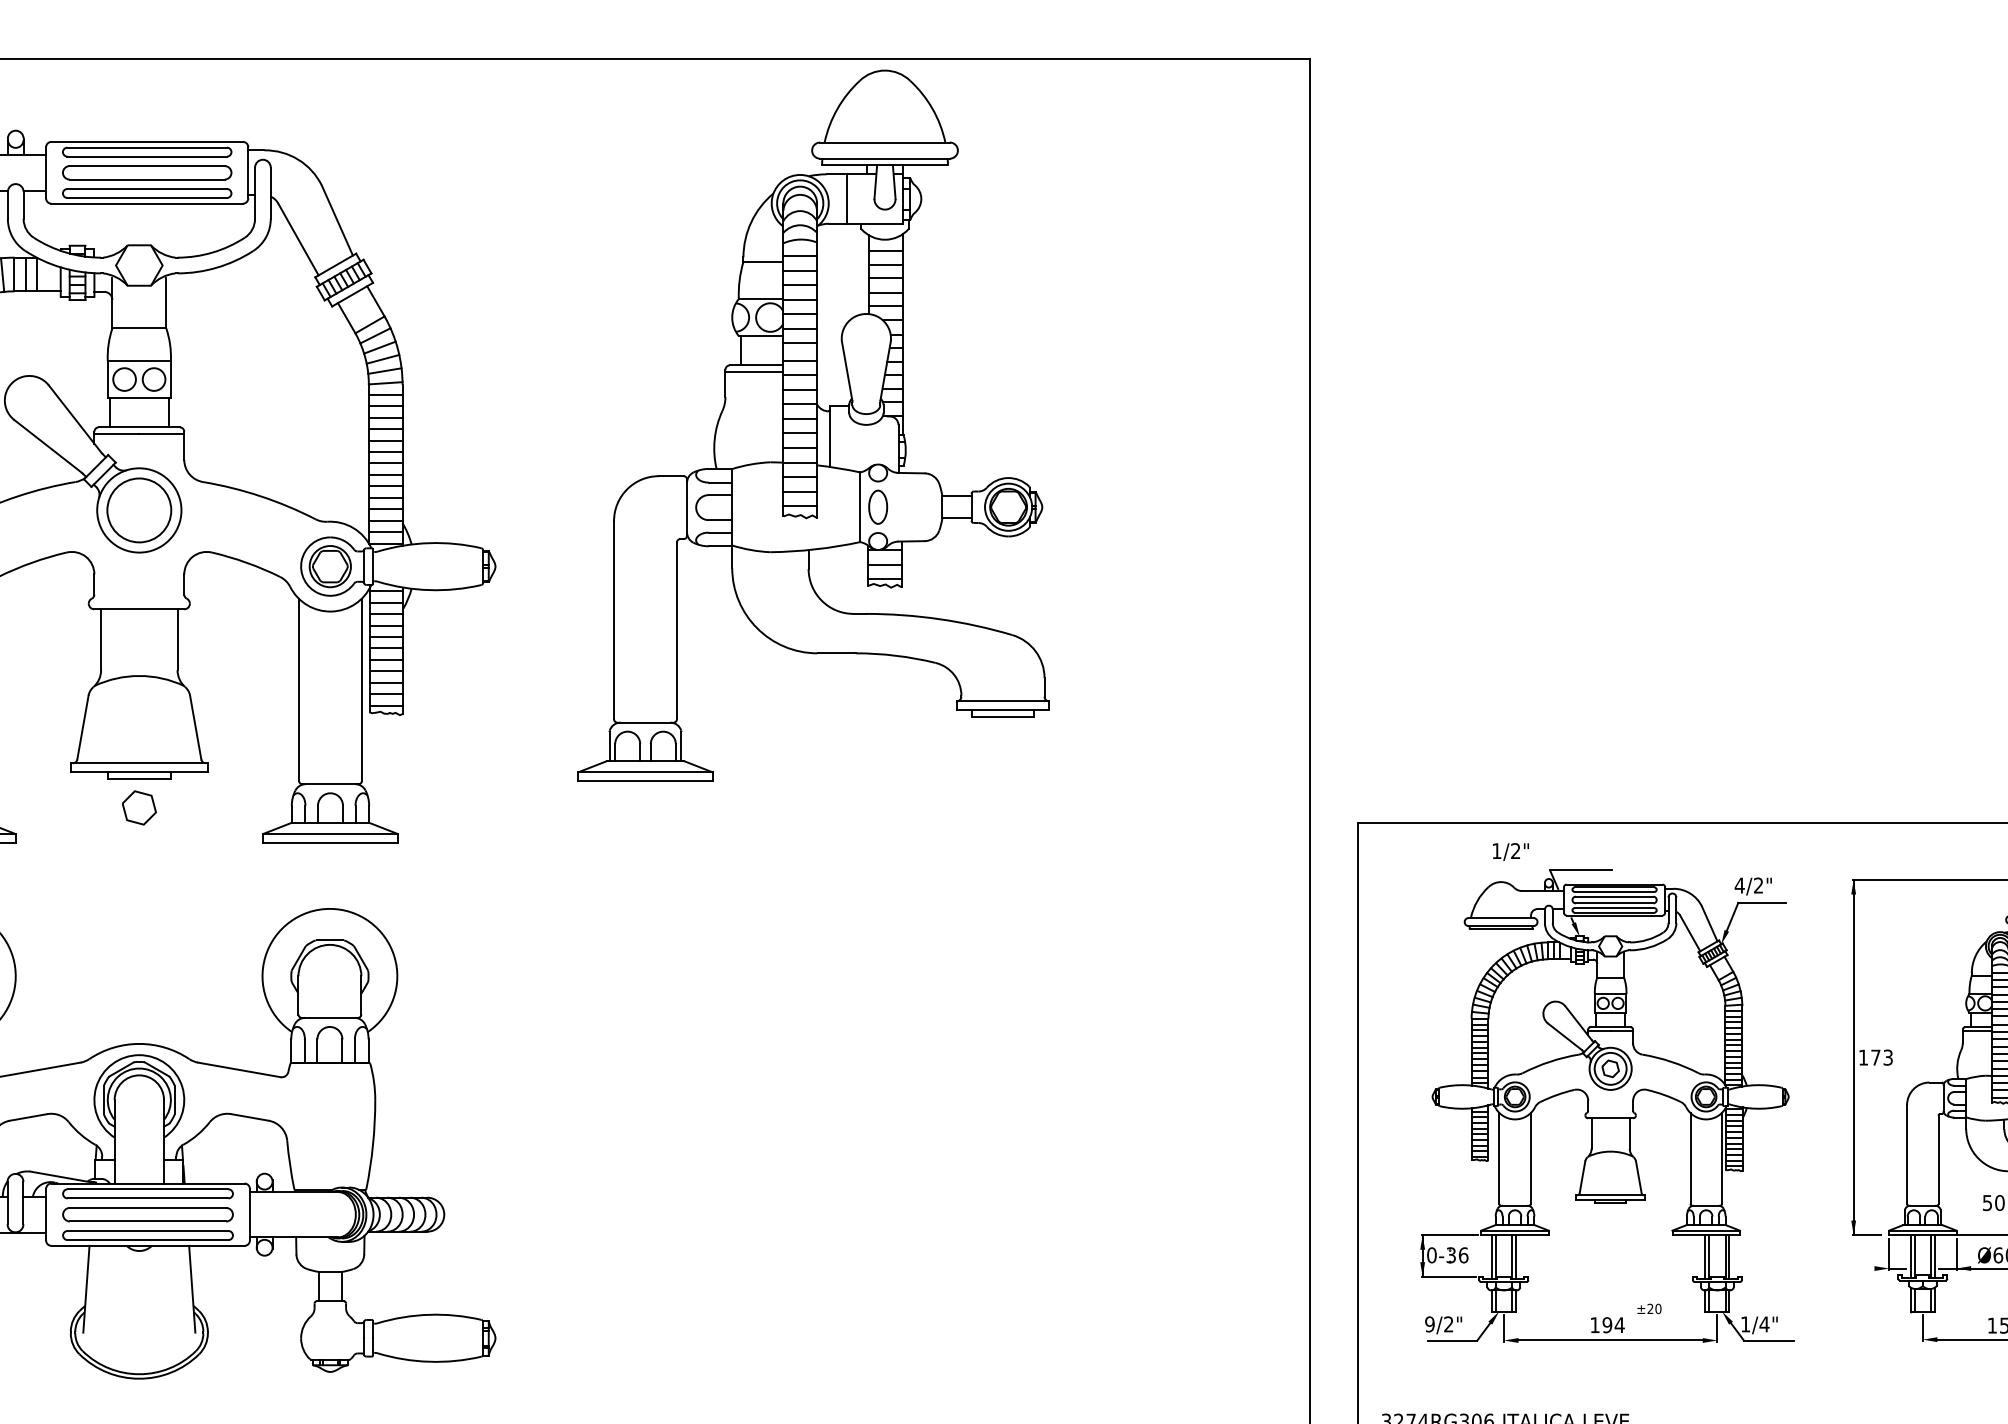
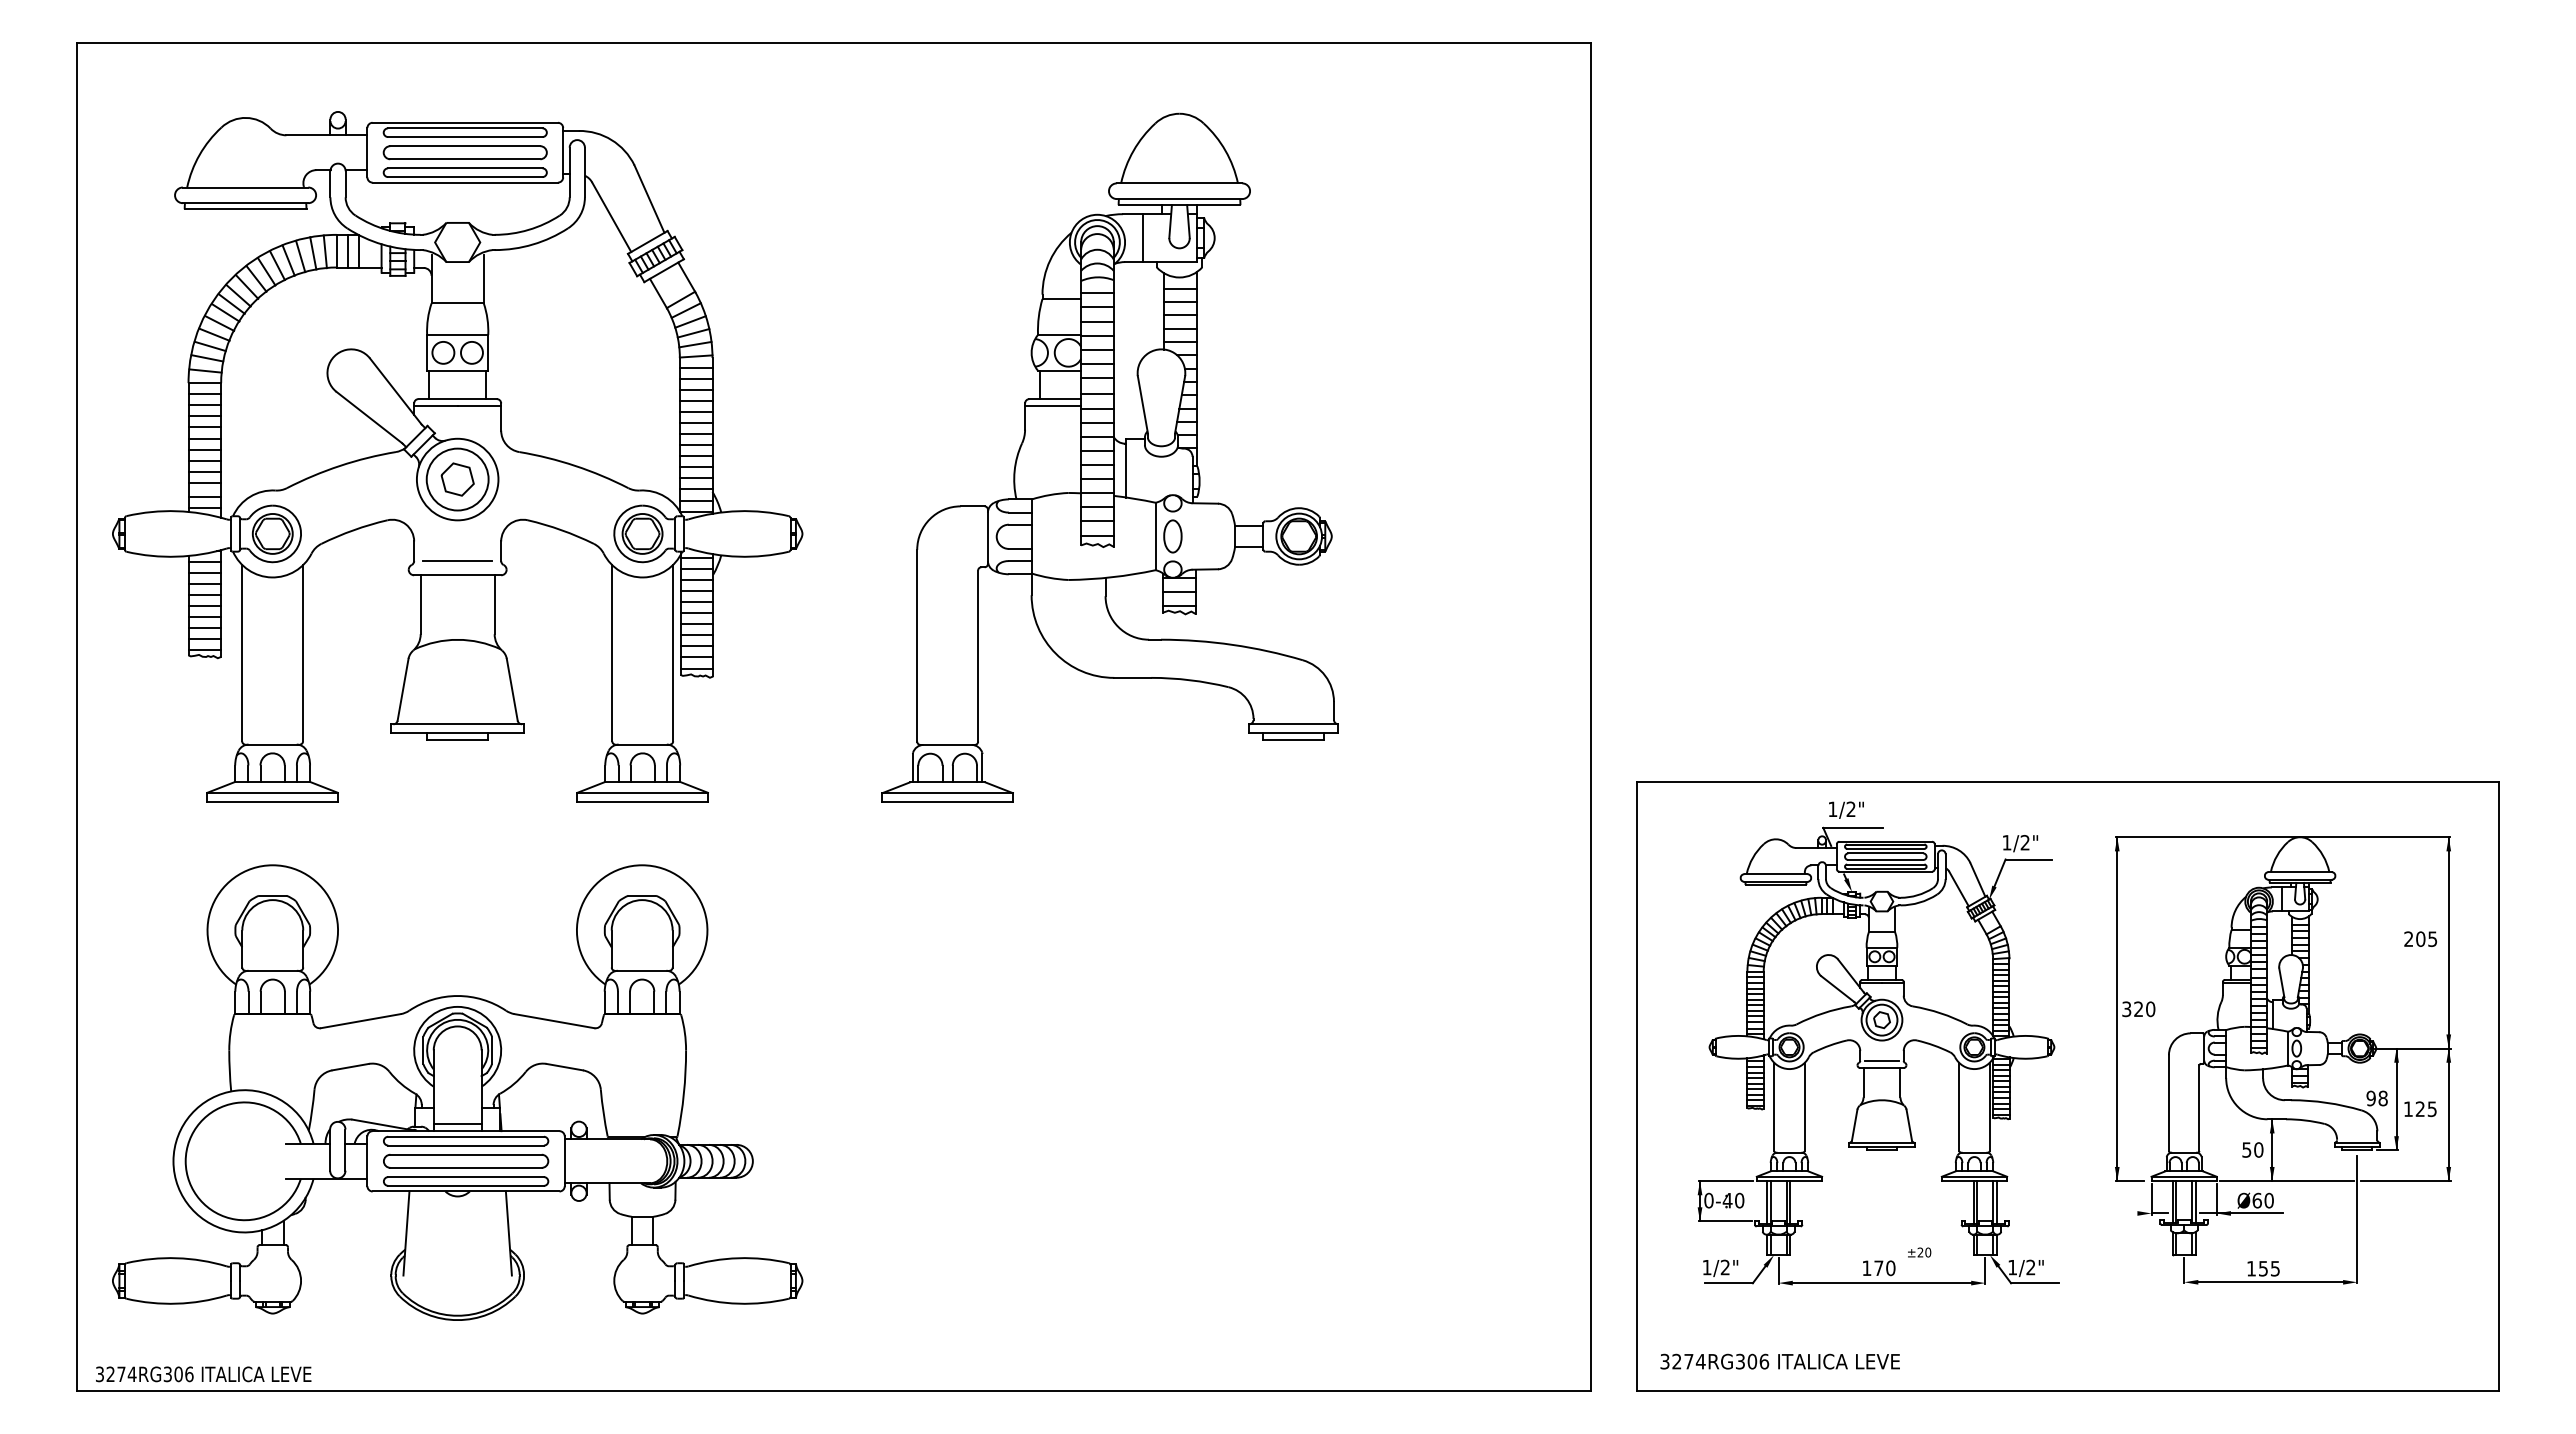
part: (812, 425) -> (1109, 457), moved
line: (139, 595) -> (457, 561), added
part: (139, 807) -> (457, 479), moved
text: (1510, 851) -> (1846, 809), moved
text: (1739, 885) -> (2006, 842), 4/2" -> 1/2"
text: (1875, 1057) -> (2138, 1009), 173 -> 320
line: (1610, 1110) -> (1881, 1060), added
line: (139, 1176) -> (457, 1124), added
text: (1457, 1255) -> (1733, 1200), 0-36 -> 0-40
text: (1429, 1324) -> (1706, 1267), 9/2" -> 1/2"
text: (1764, 1324) -> (2030, 1267), 1/4" -> 1/2"
text: (1613, 1325) -> (1884, 1268), 194 -> 170

